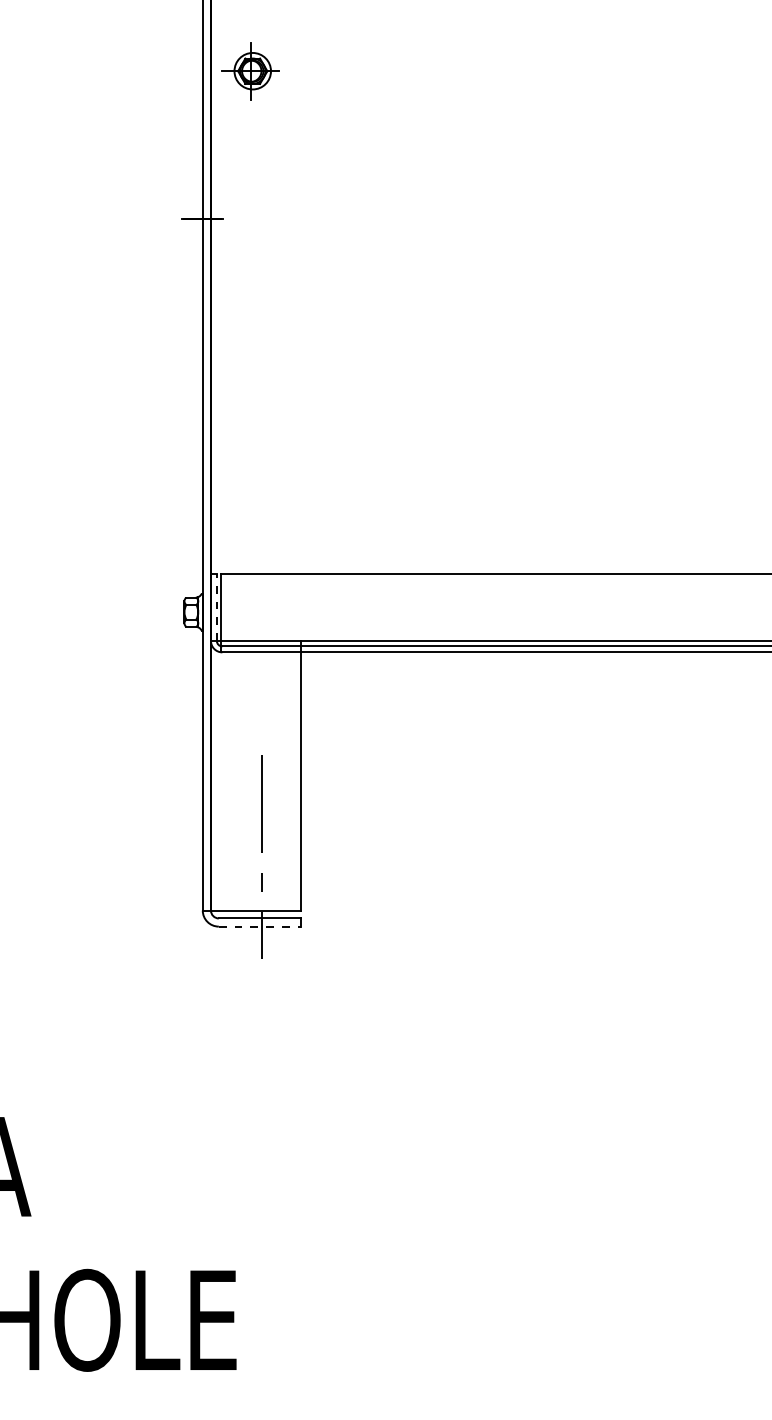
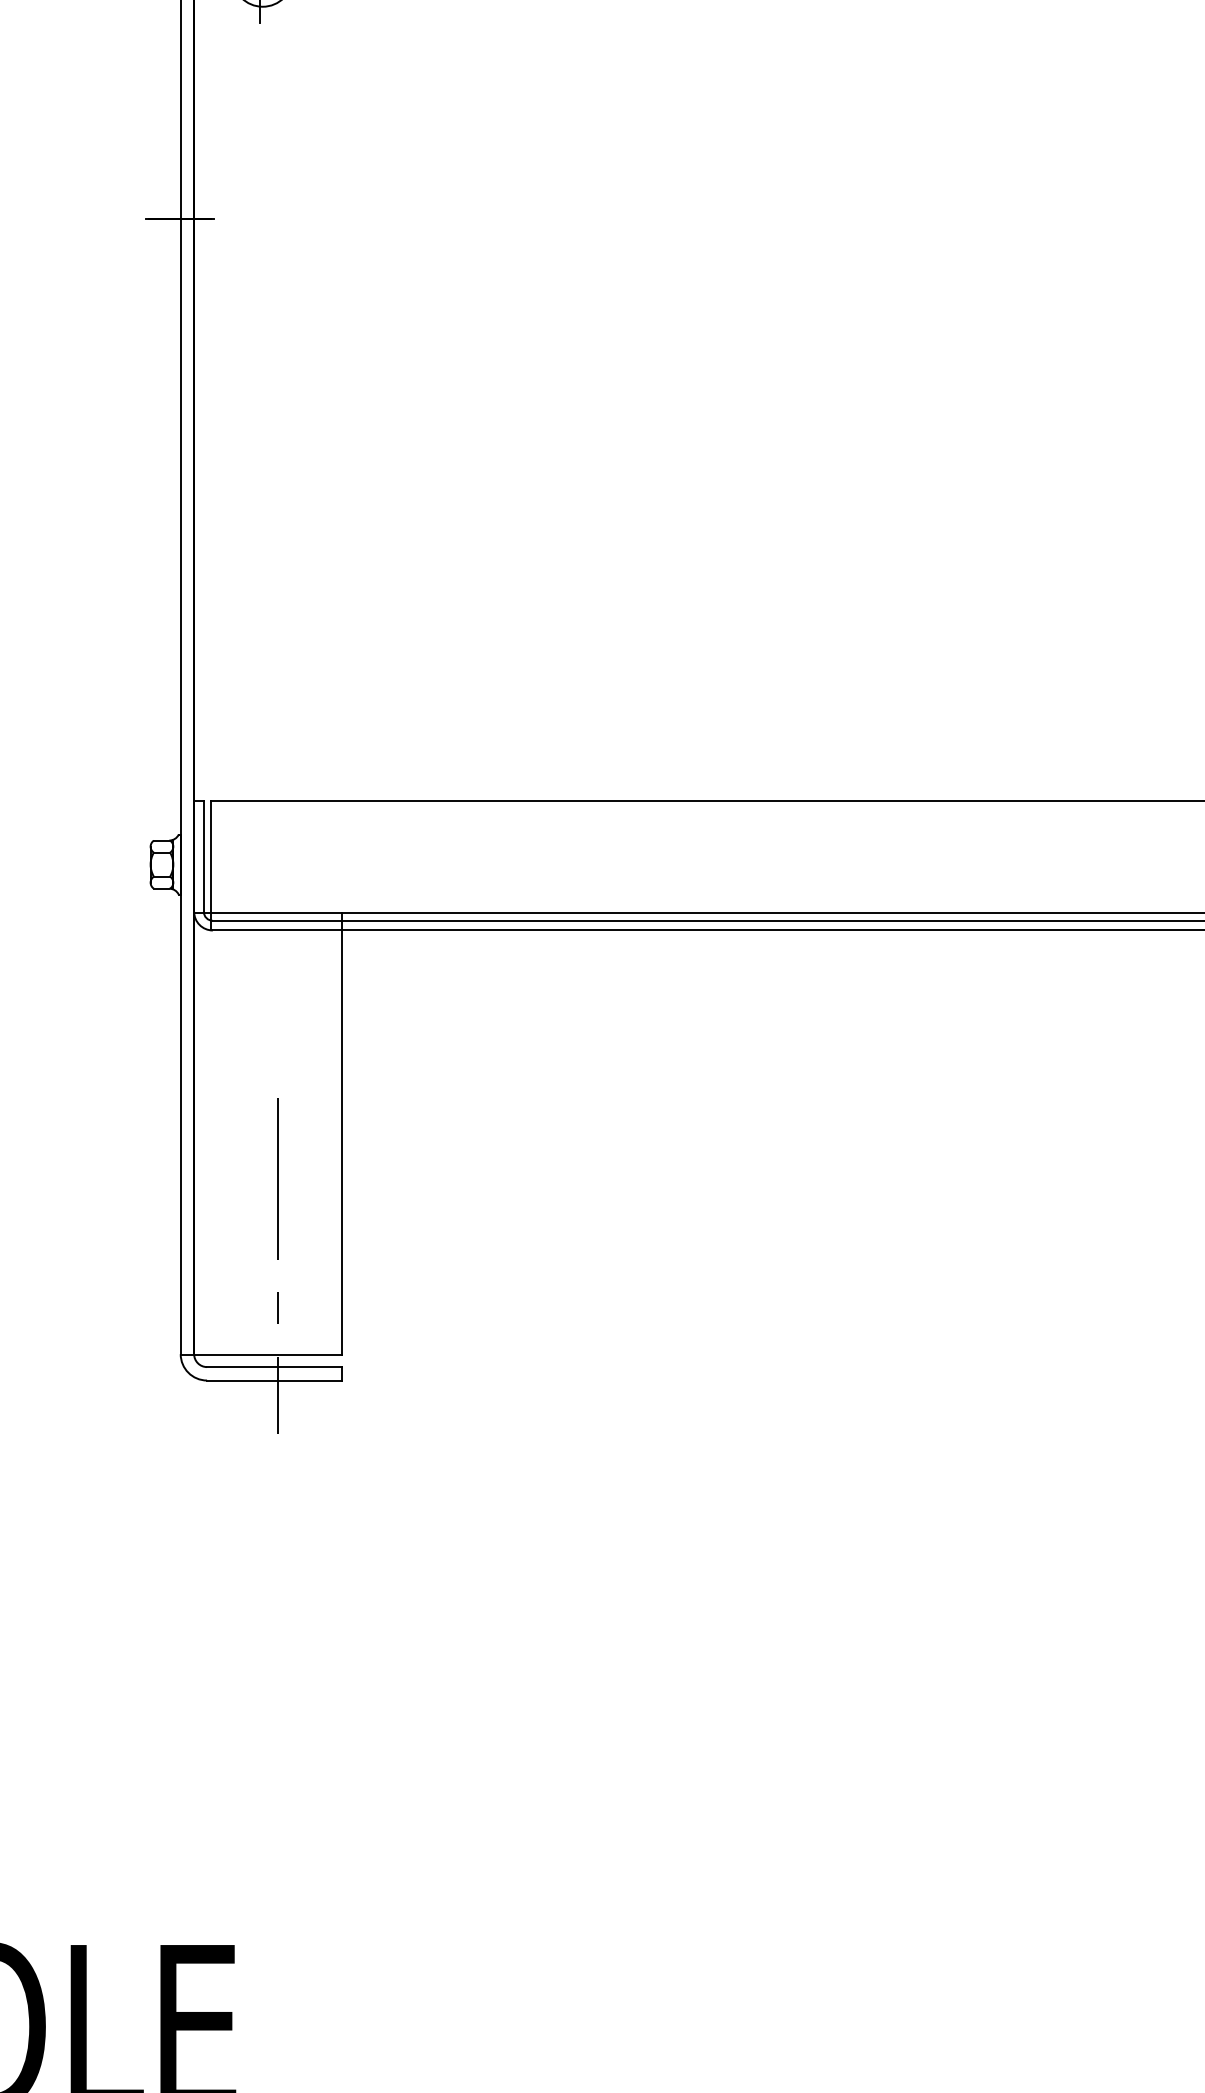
line: (216, 607) -> (203, 856), dashed -> solid
line: (260, 926) -> (275, 1380), dashed -> solid

